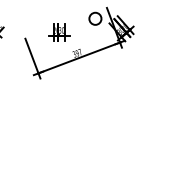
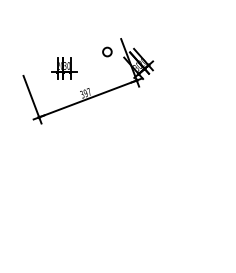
circle: (95, 18) -> (107, 51), size x0.6

